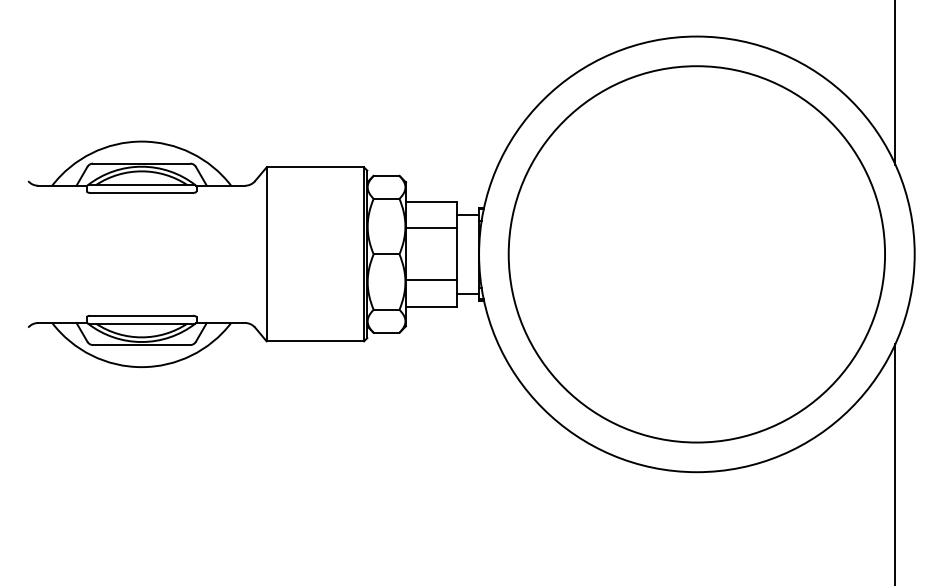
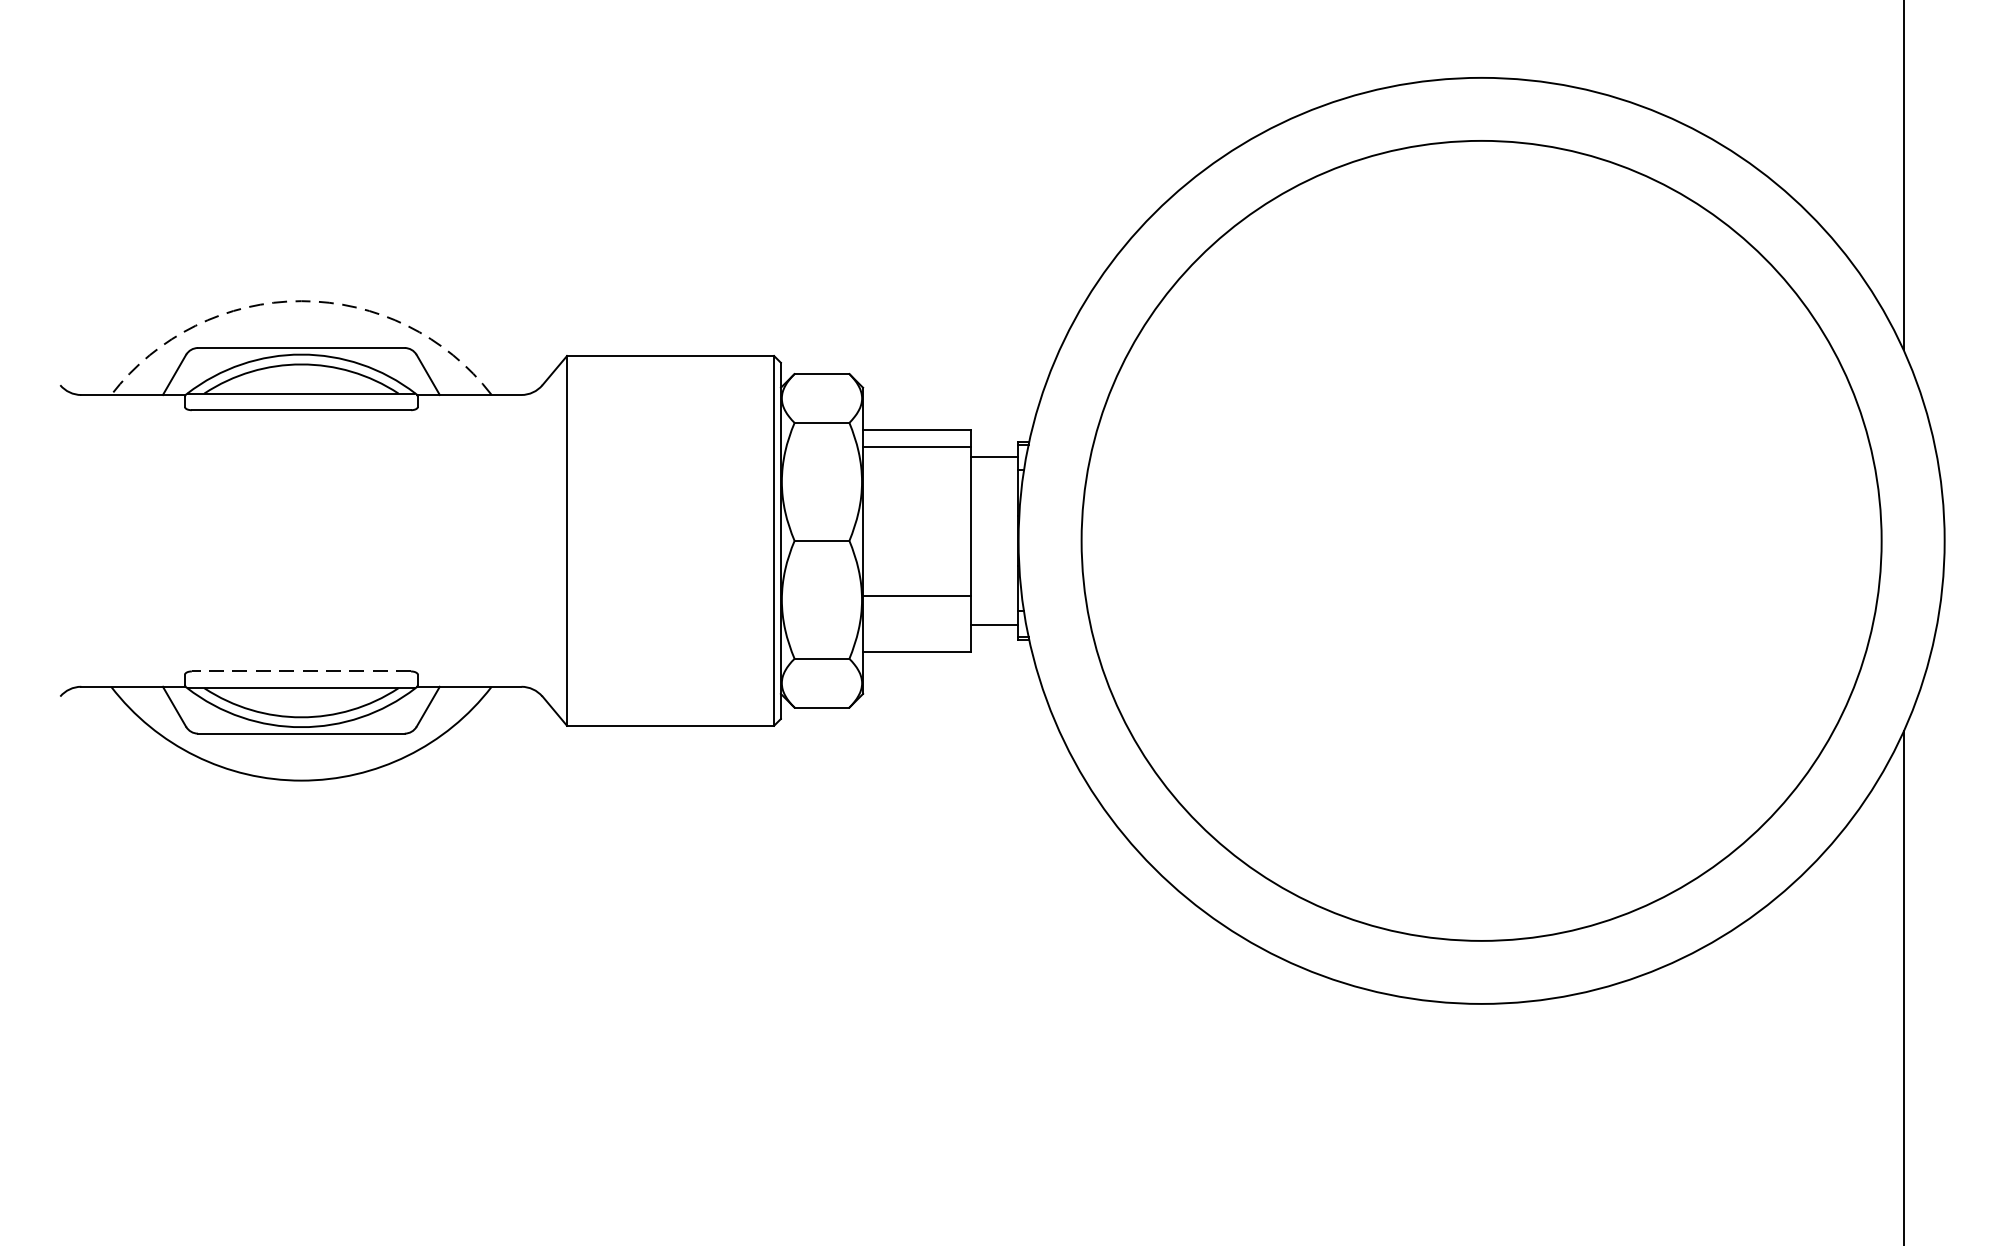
arc: (141, 141) -> (300, 300), solid -> dashed
line: (430, 228) -> (915, 447), moved
line: (141, 315) -> (300, 670), solid -> dashed

